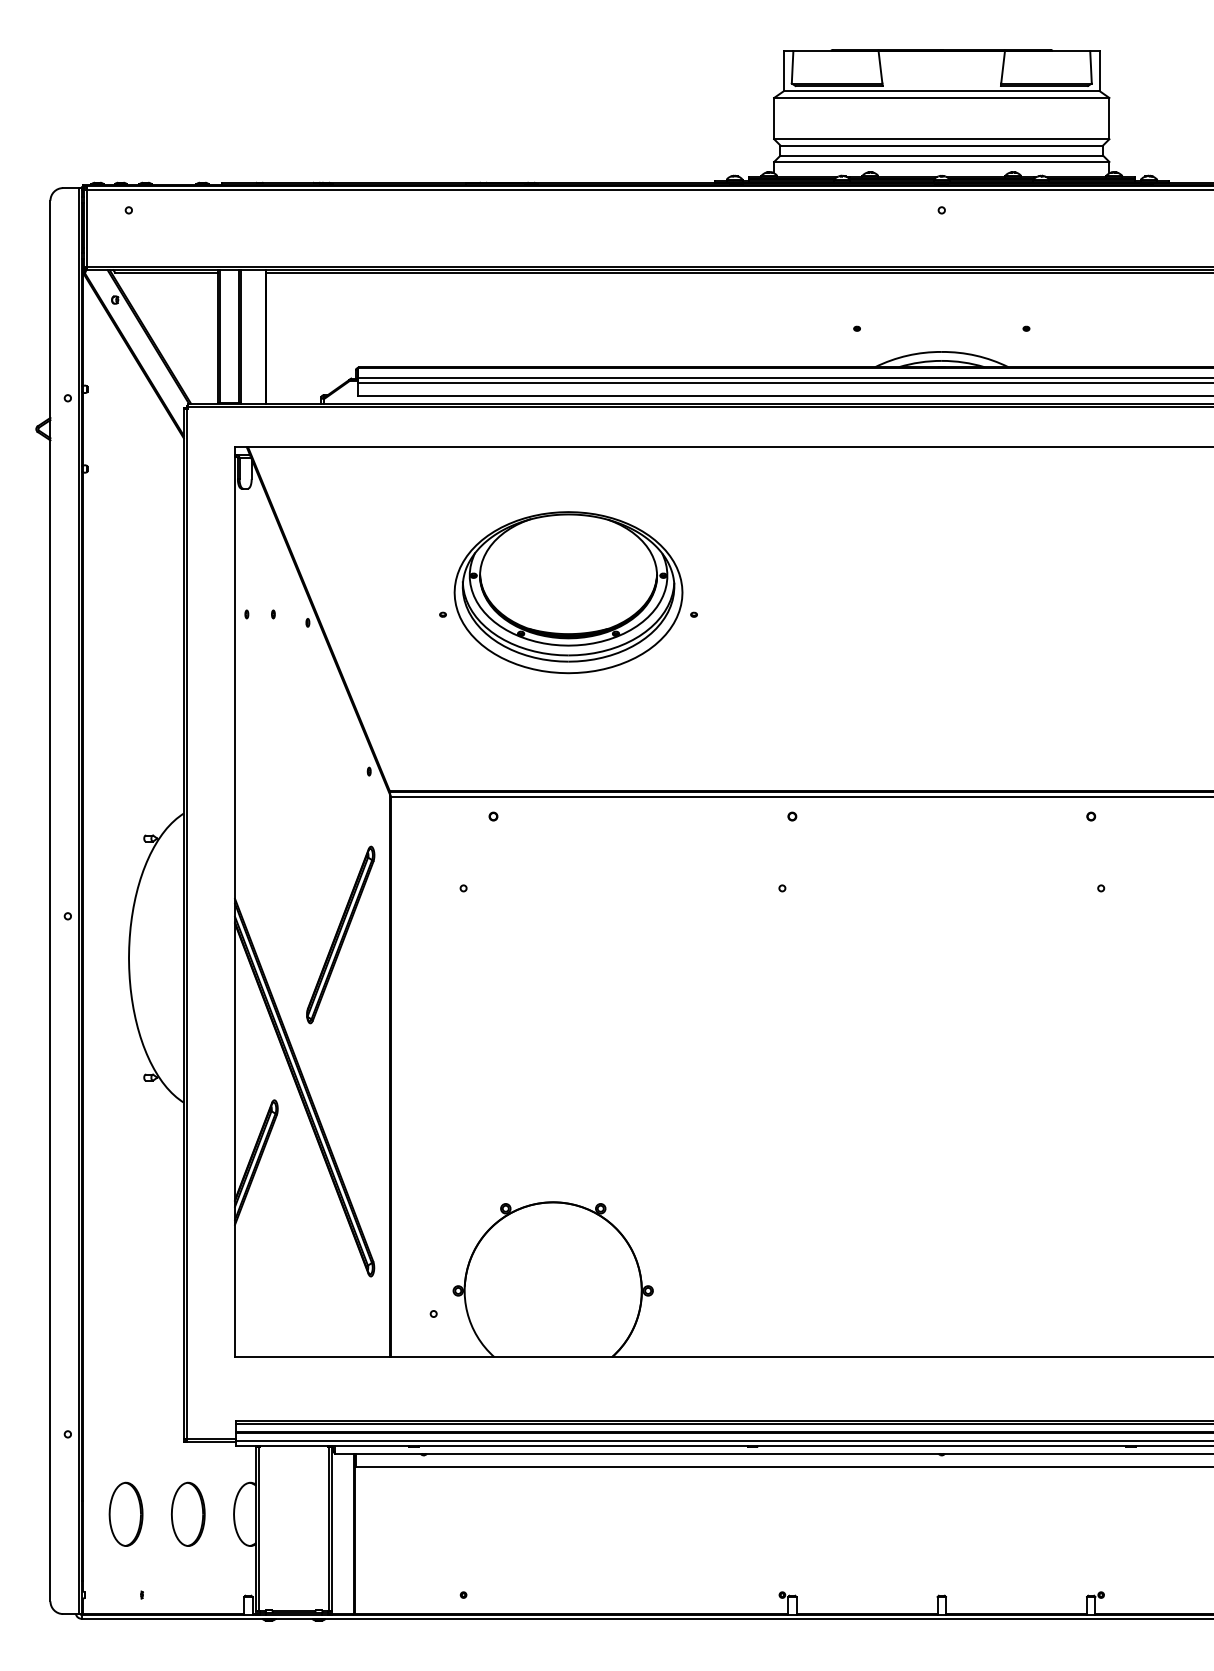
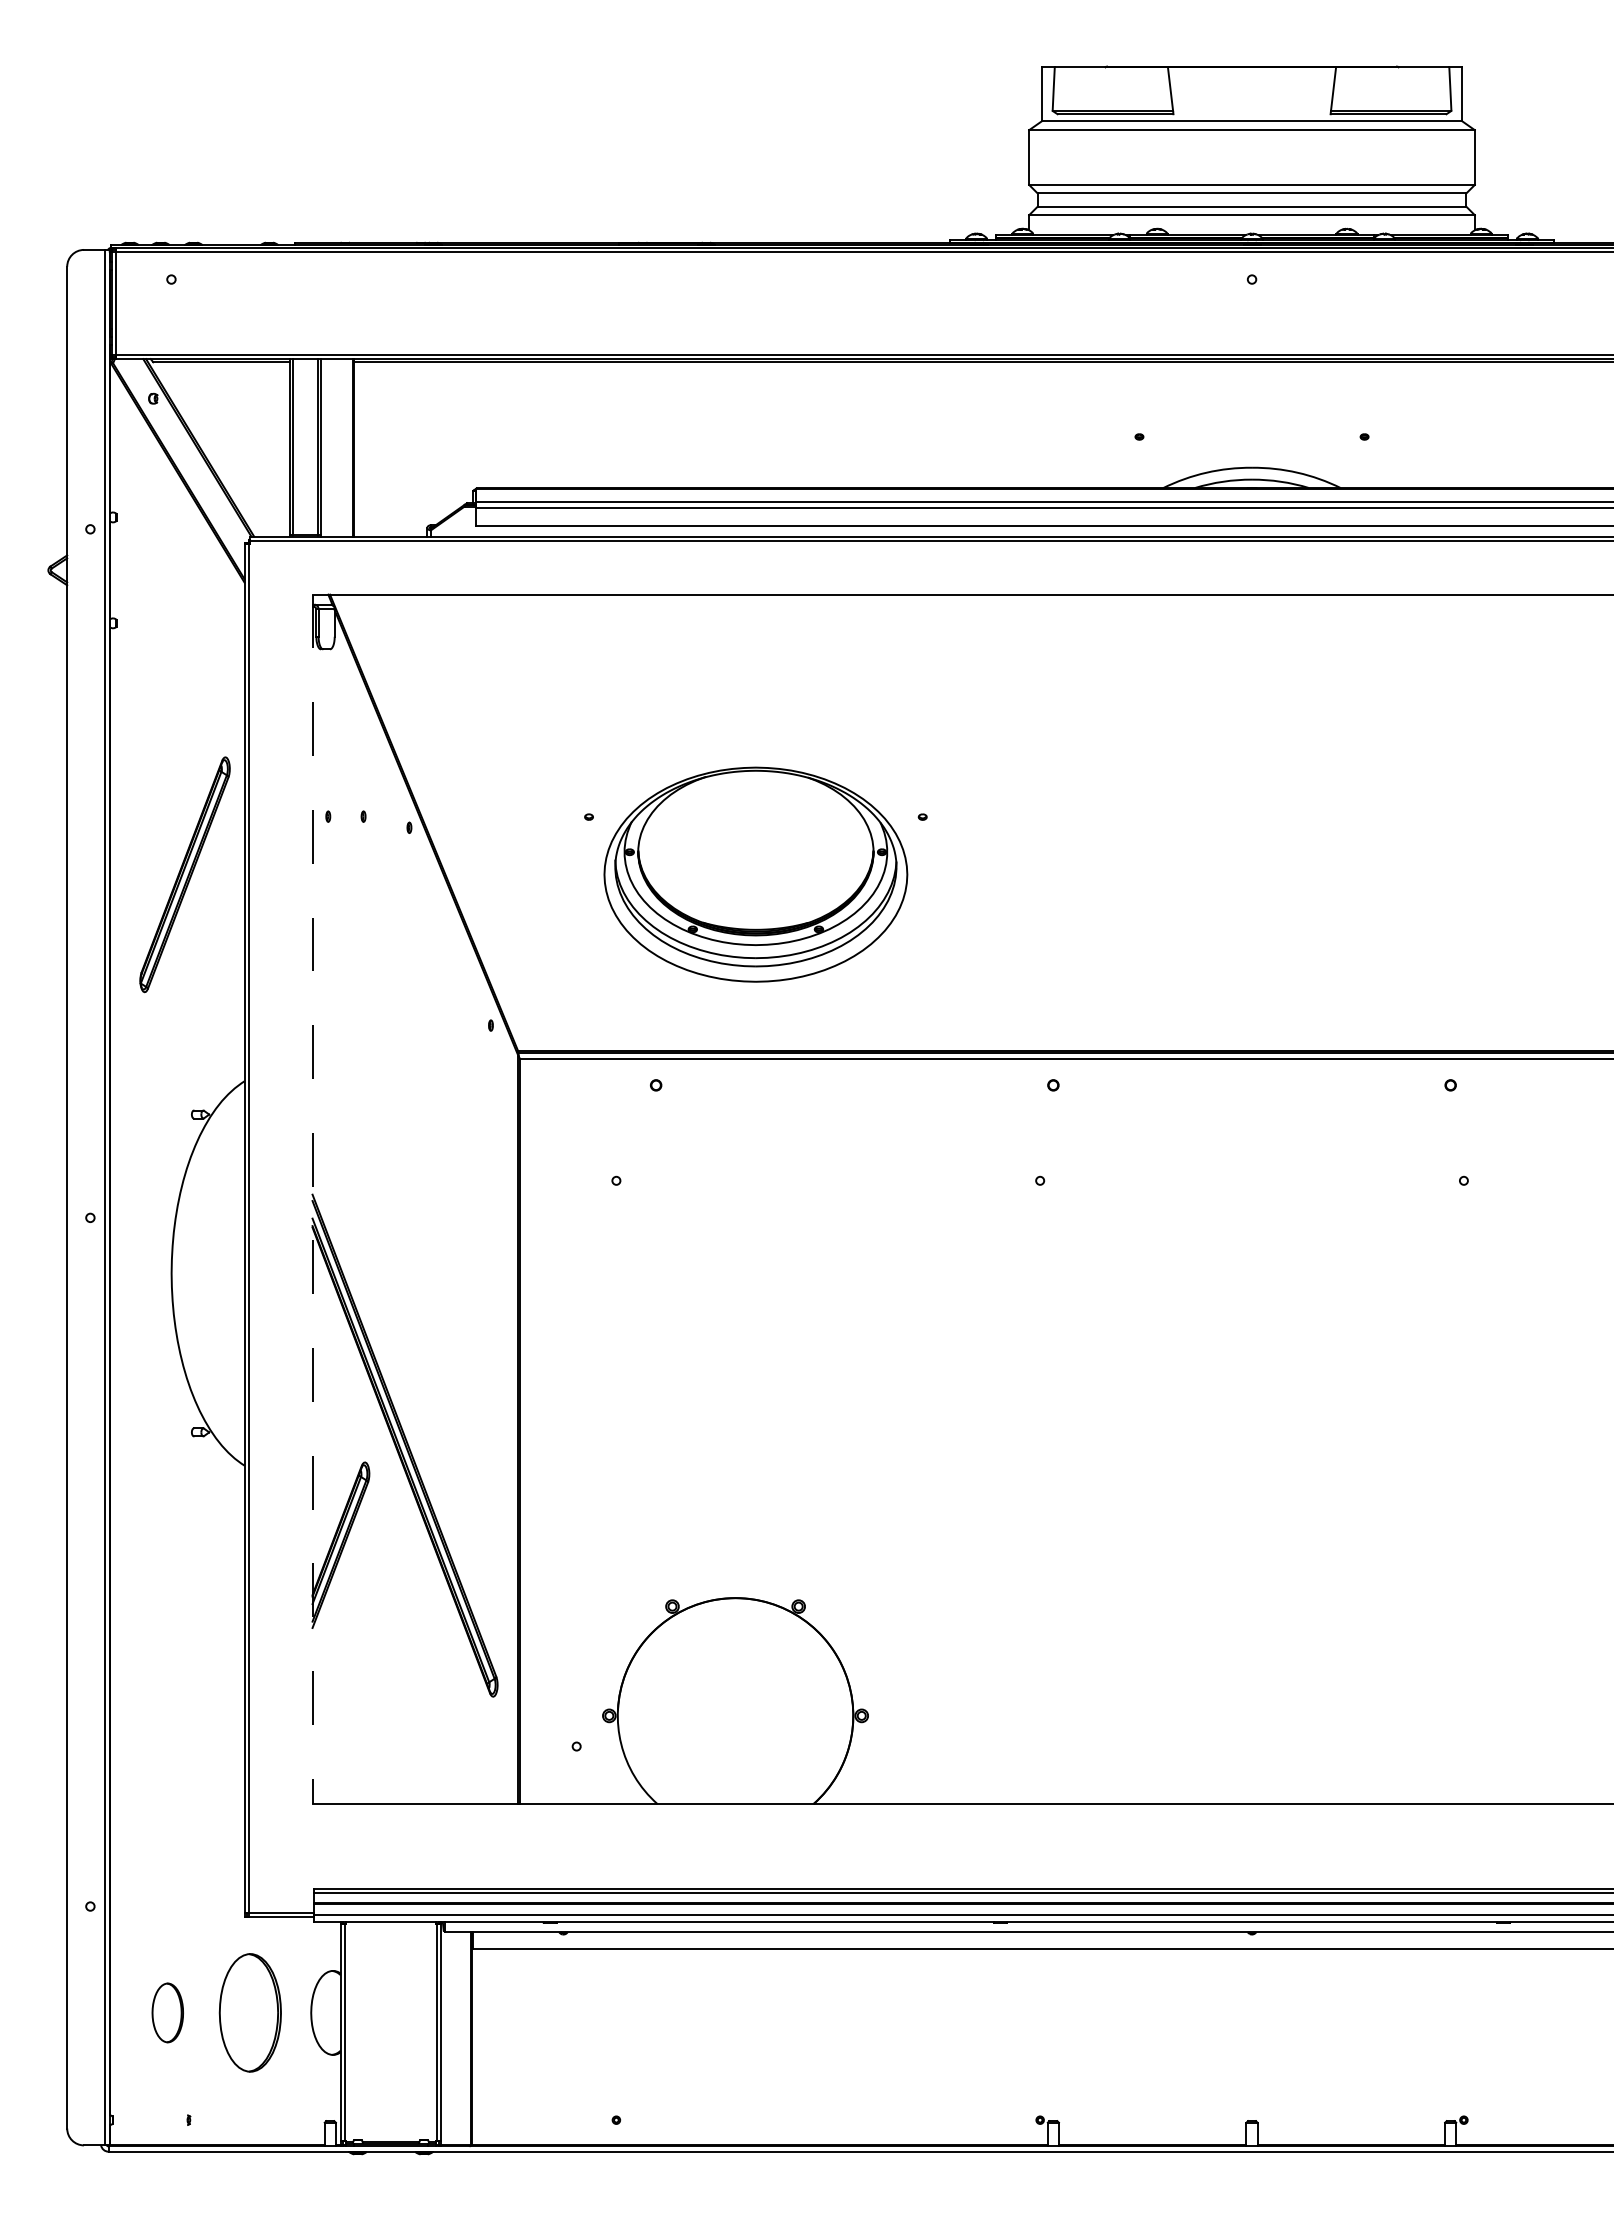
part: (568, 592) -> (755, 874), moved
line: (234, 902) -> (312, 1199), solid -> dashed
part: (340, 934) -> (184, 874), moved
part: (125, 1514) -> (167, 2012), size x0.7
part: (188, 1514) -> (250, 2012), size x1.4

